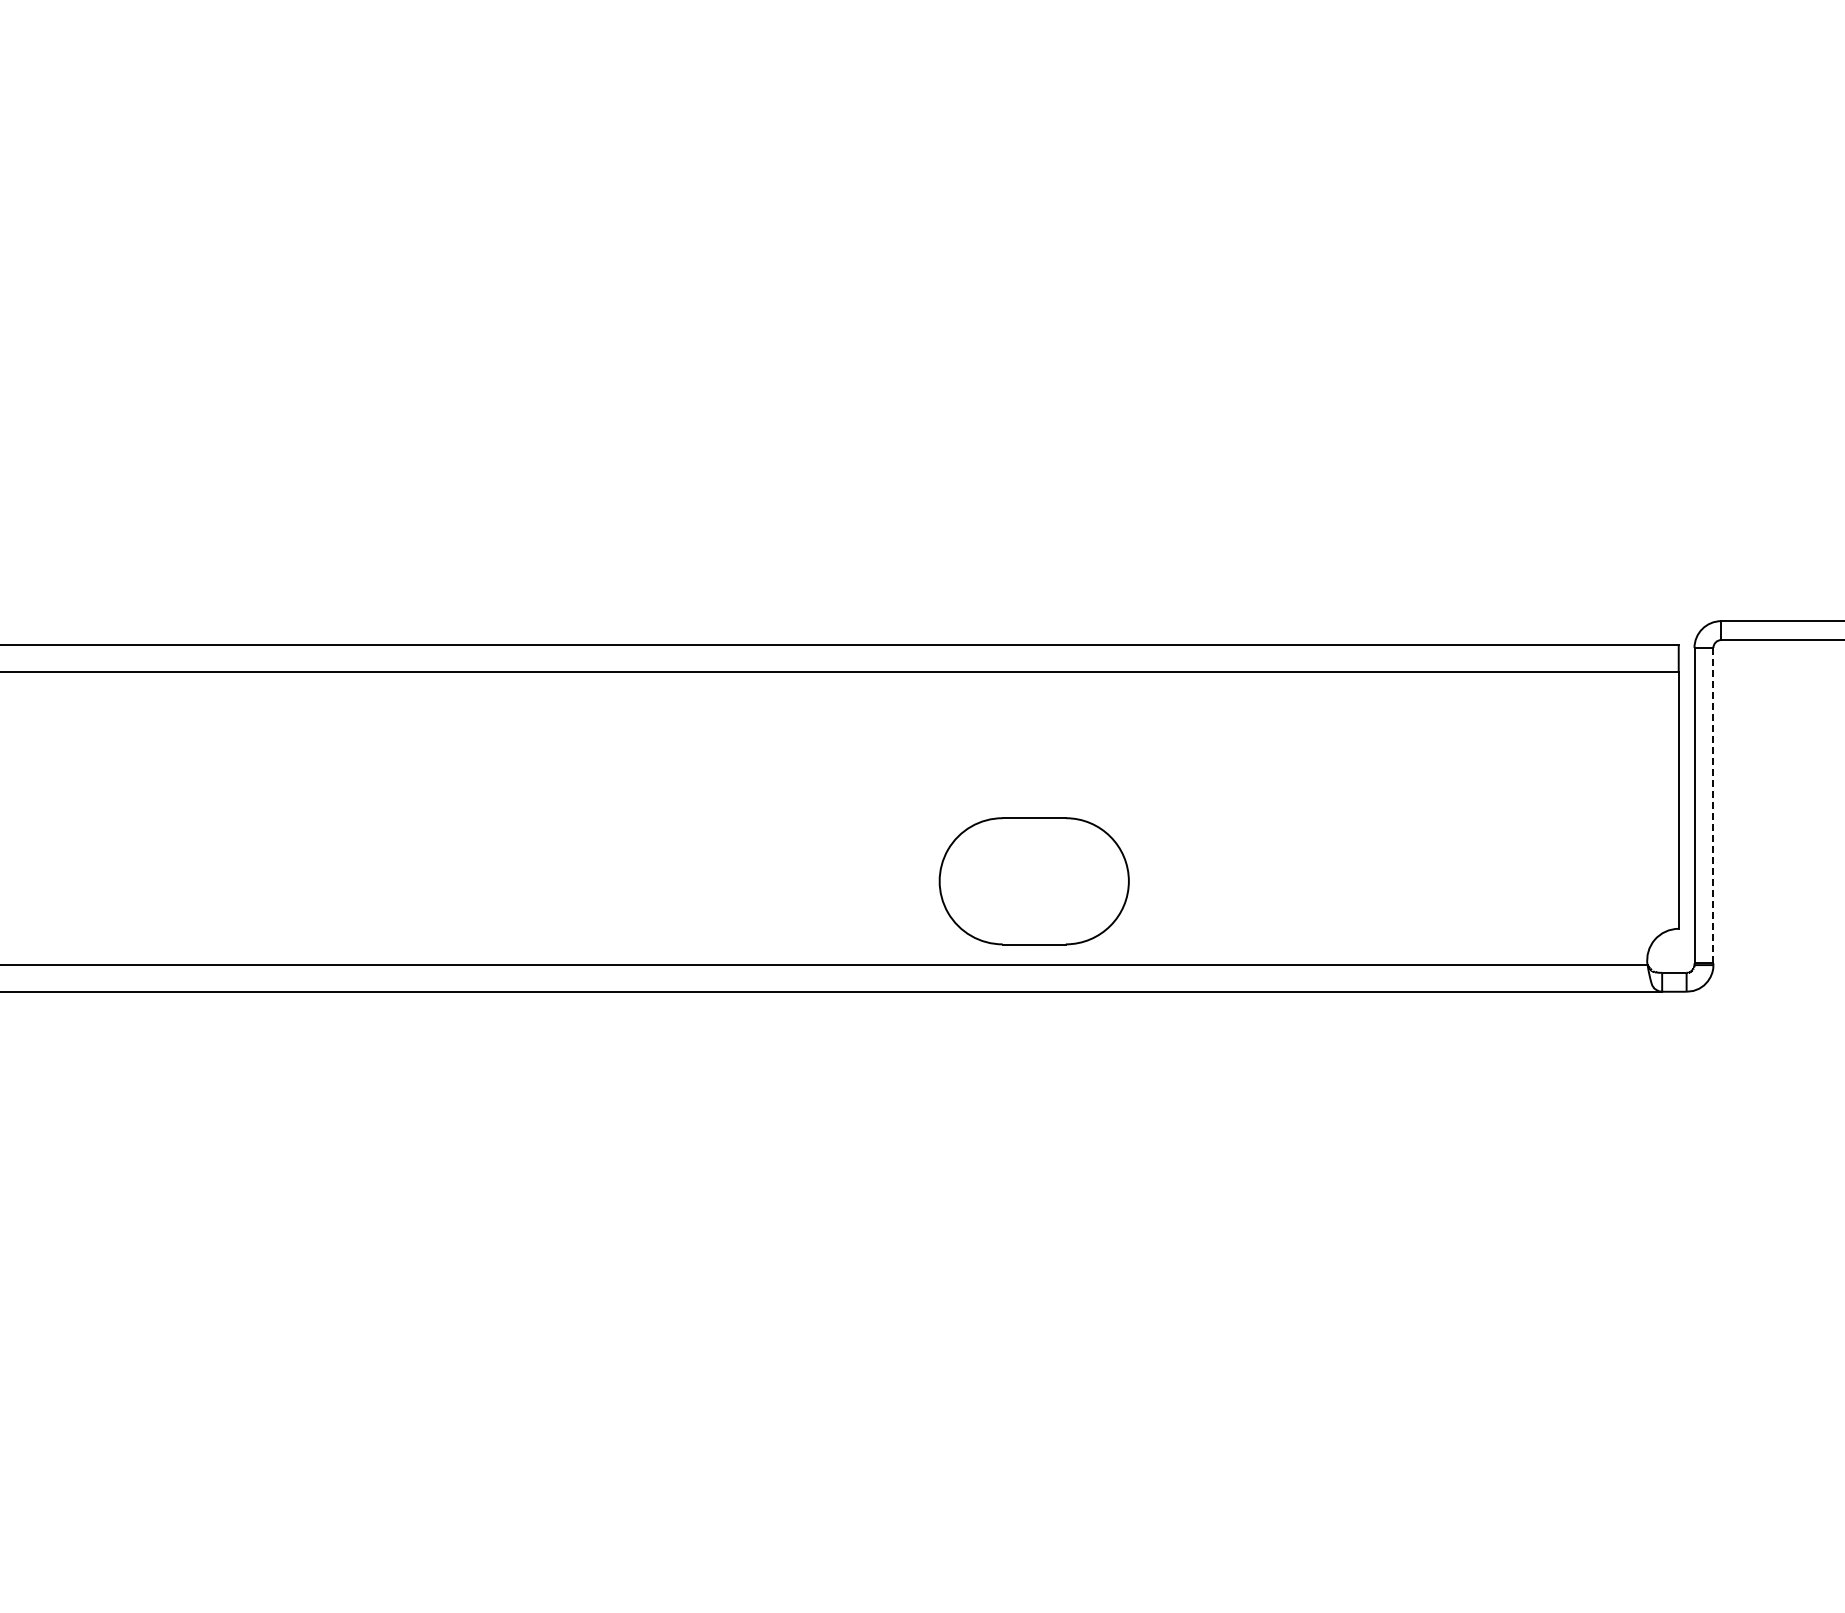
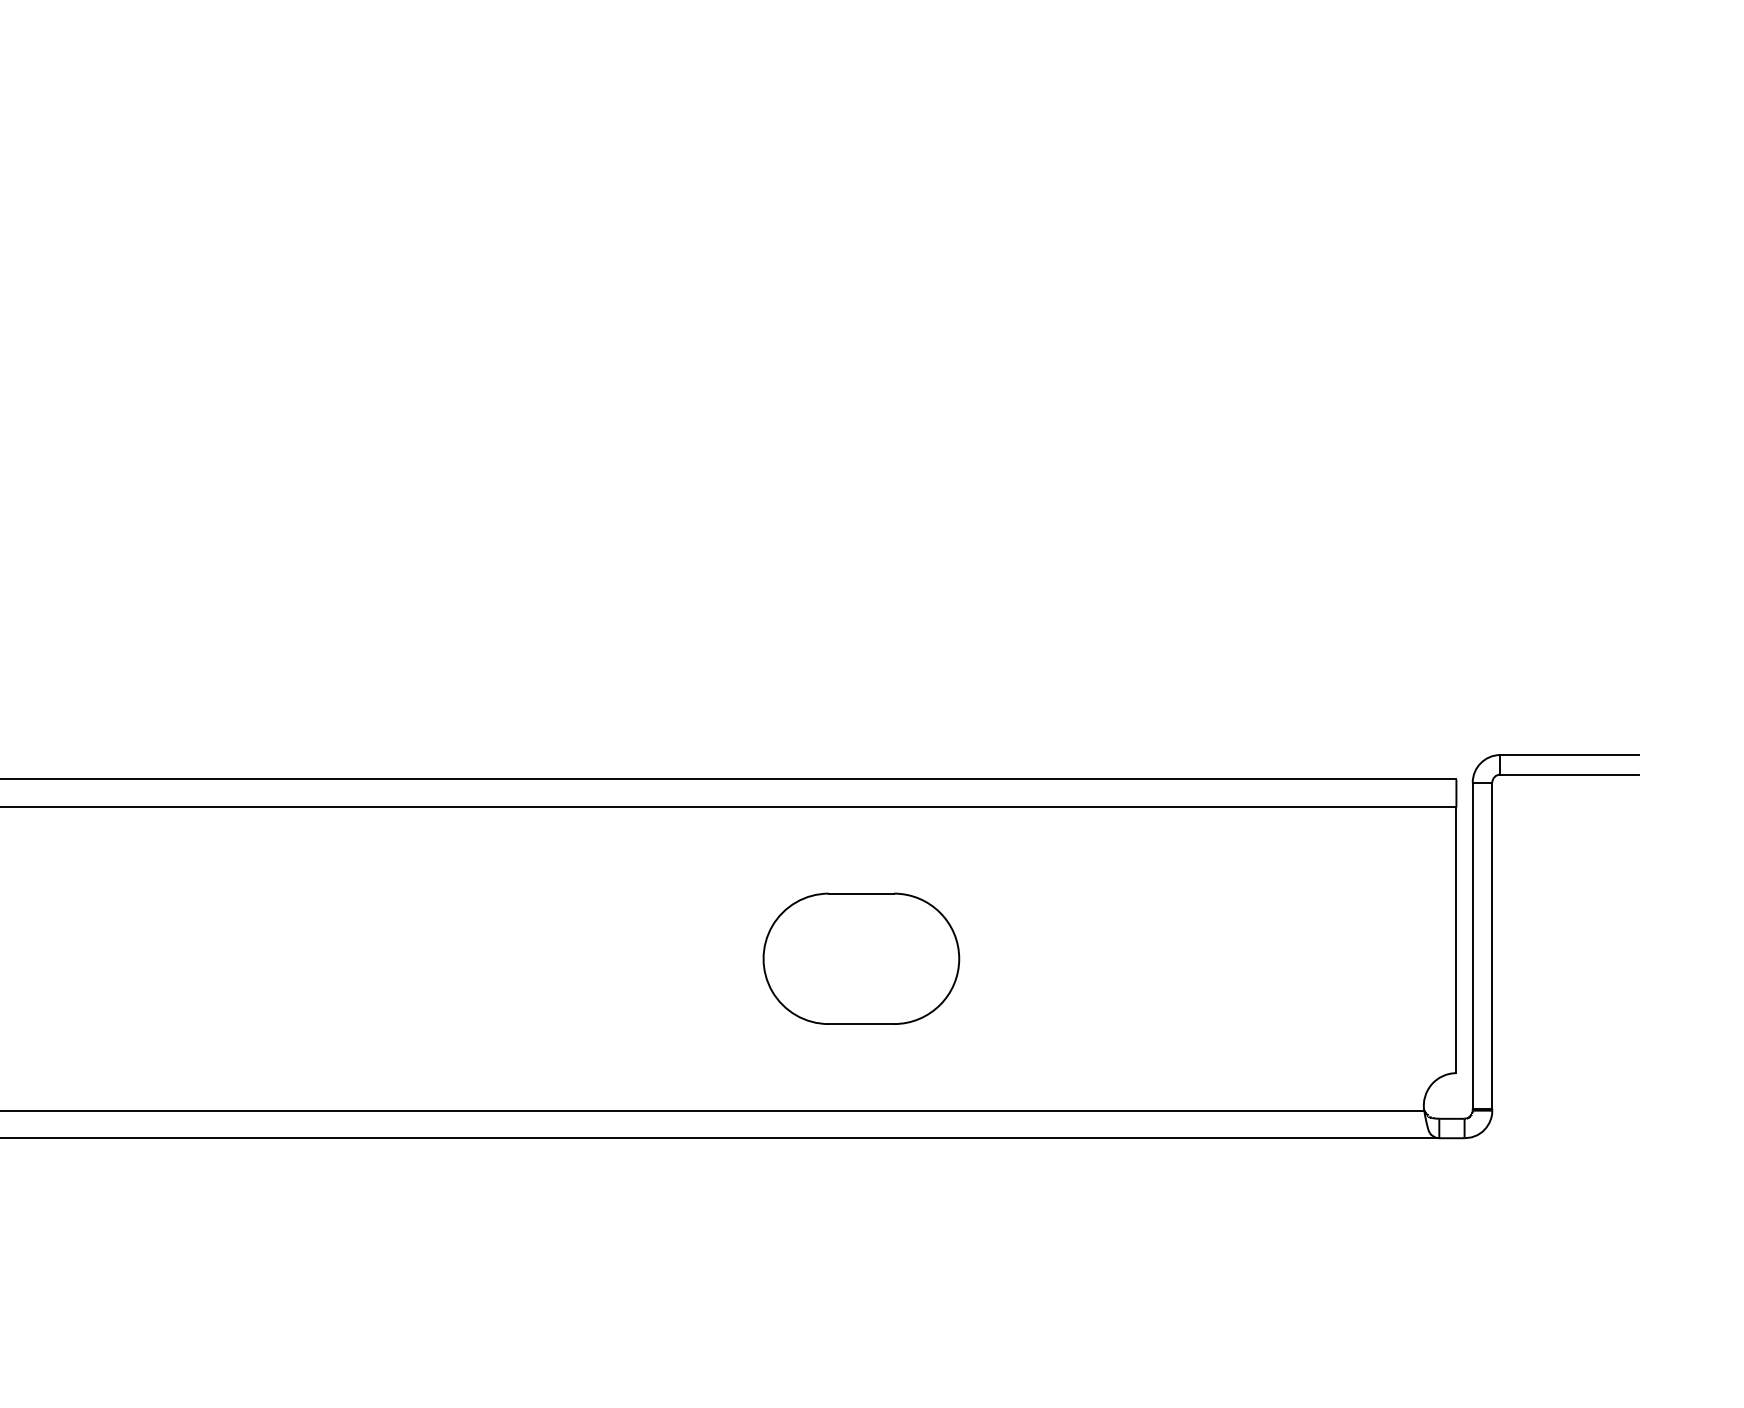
line: (1713, 805) -> (1492, 945), dashed -> solid
part: (1033, 881) -> (860, 959), moved

